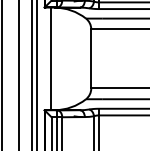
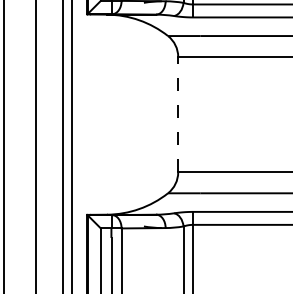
line: (50, 58) -> (98, 113), removed
line: (91, 58) -> (178, 113), solid -> dashed

